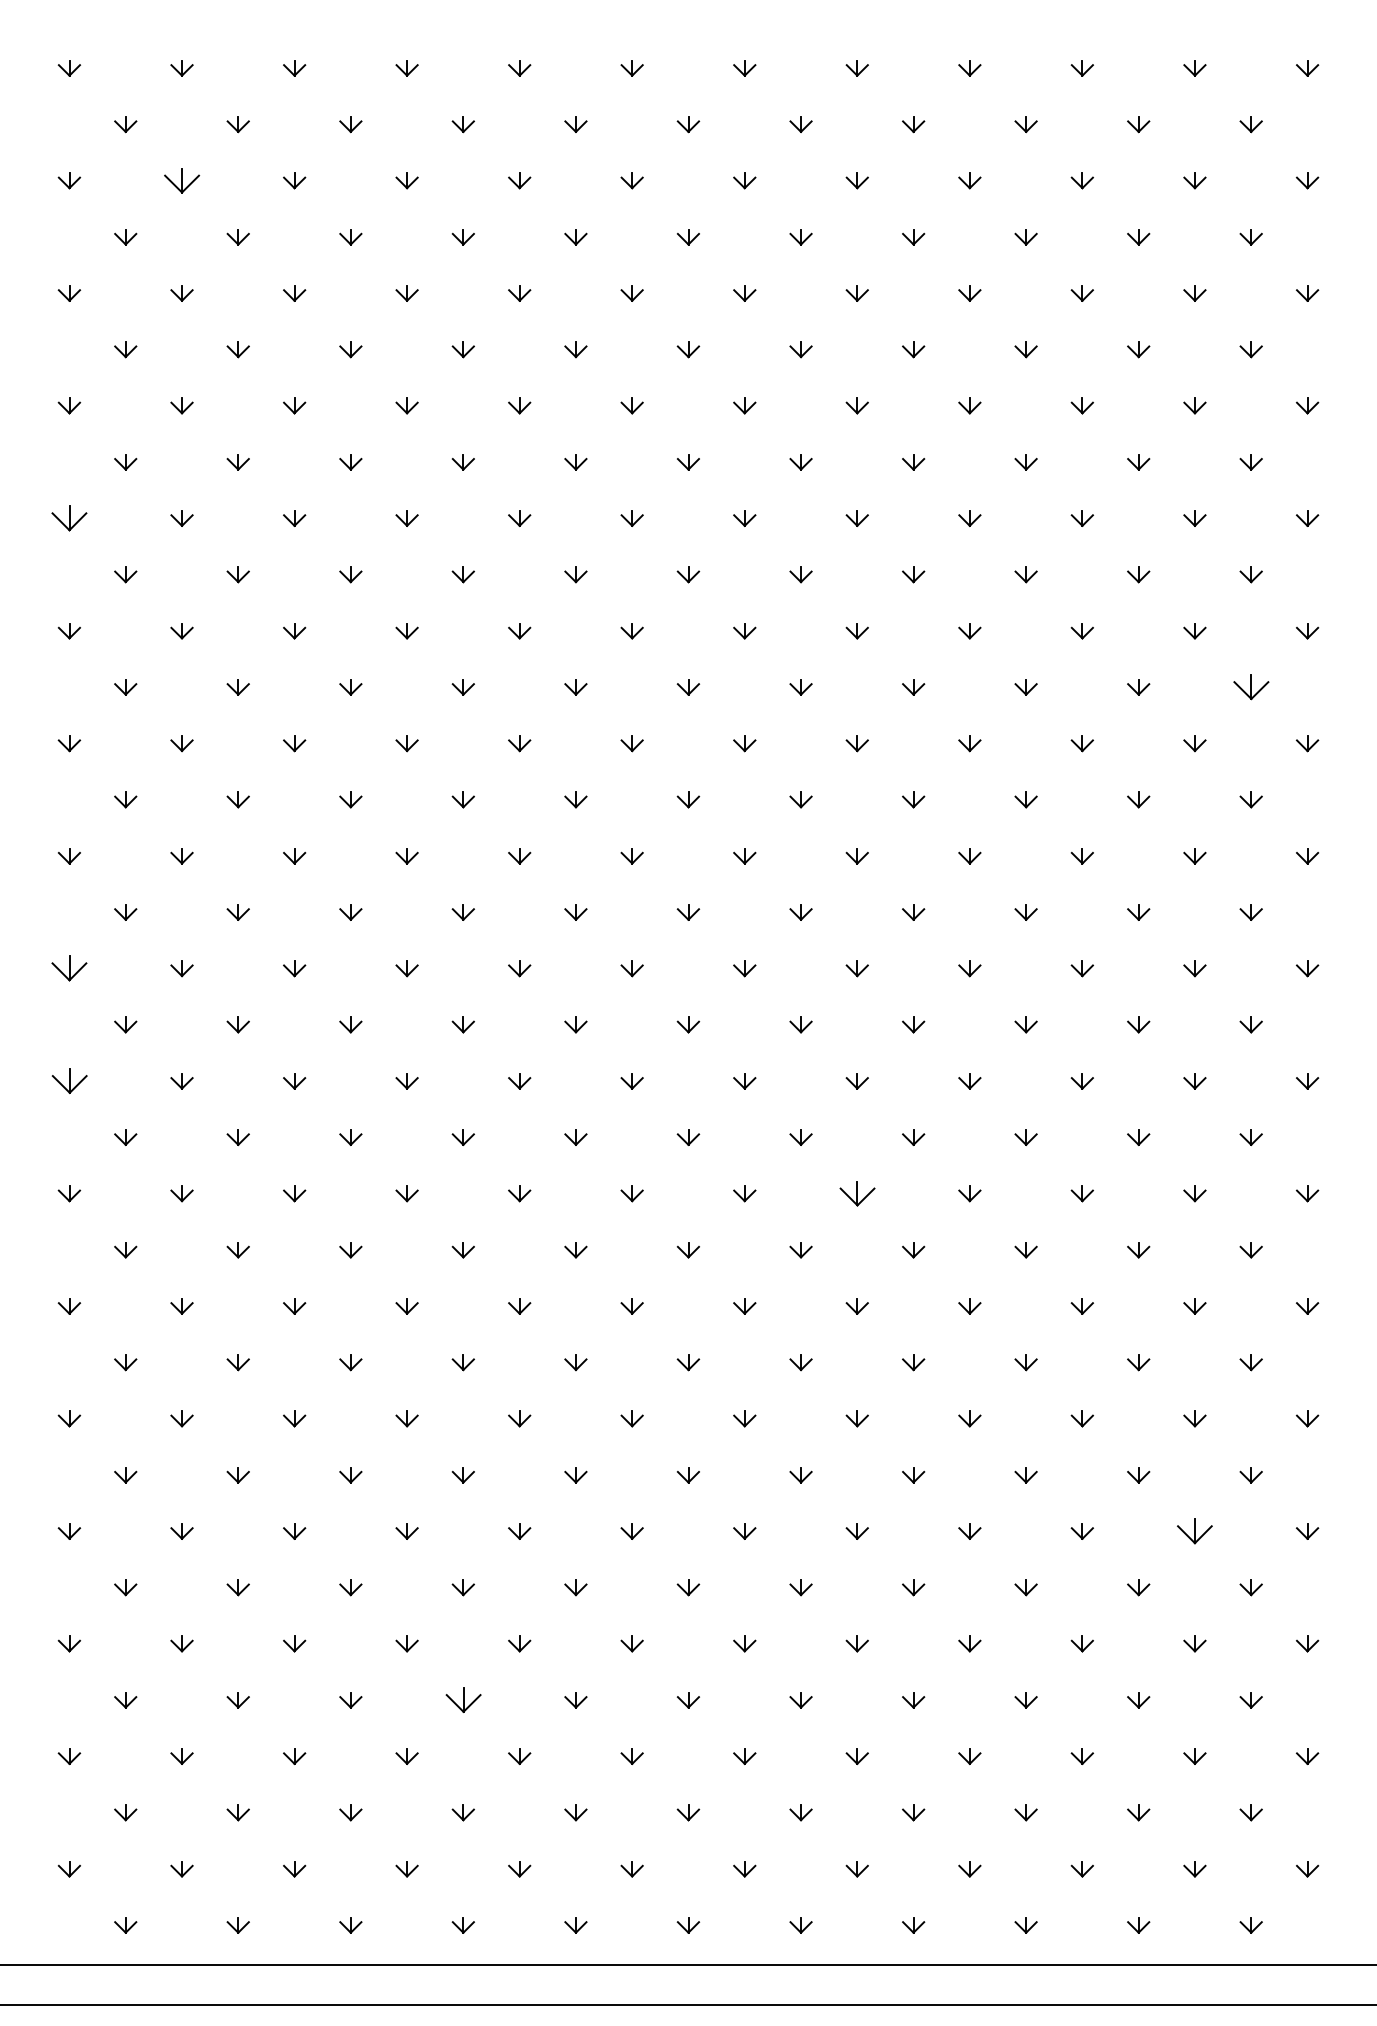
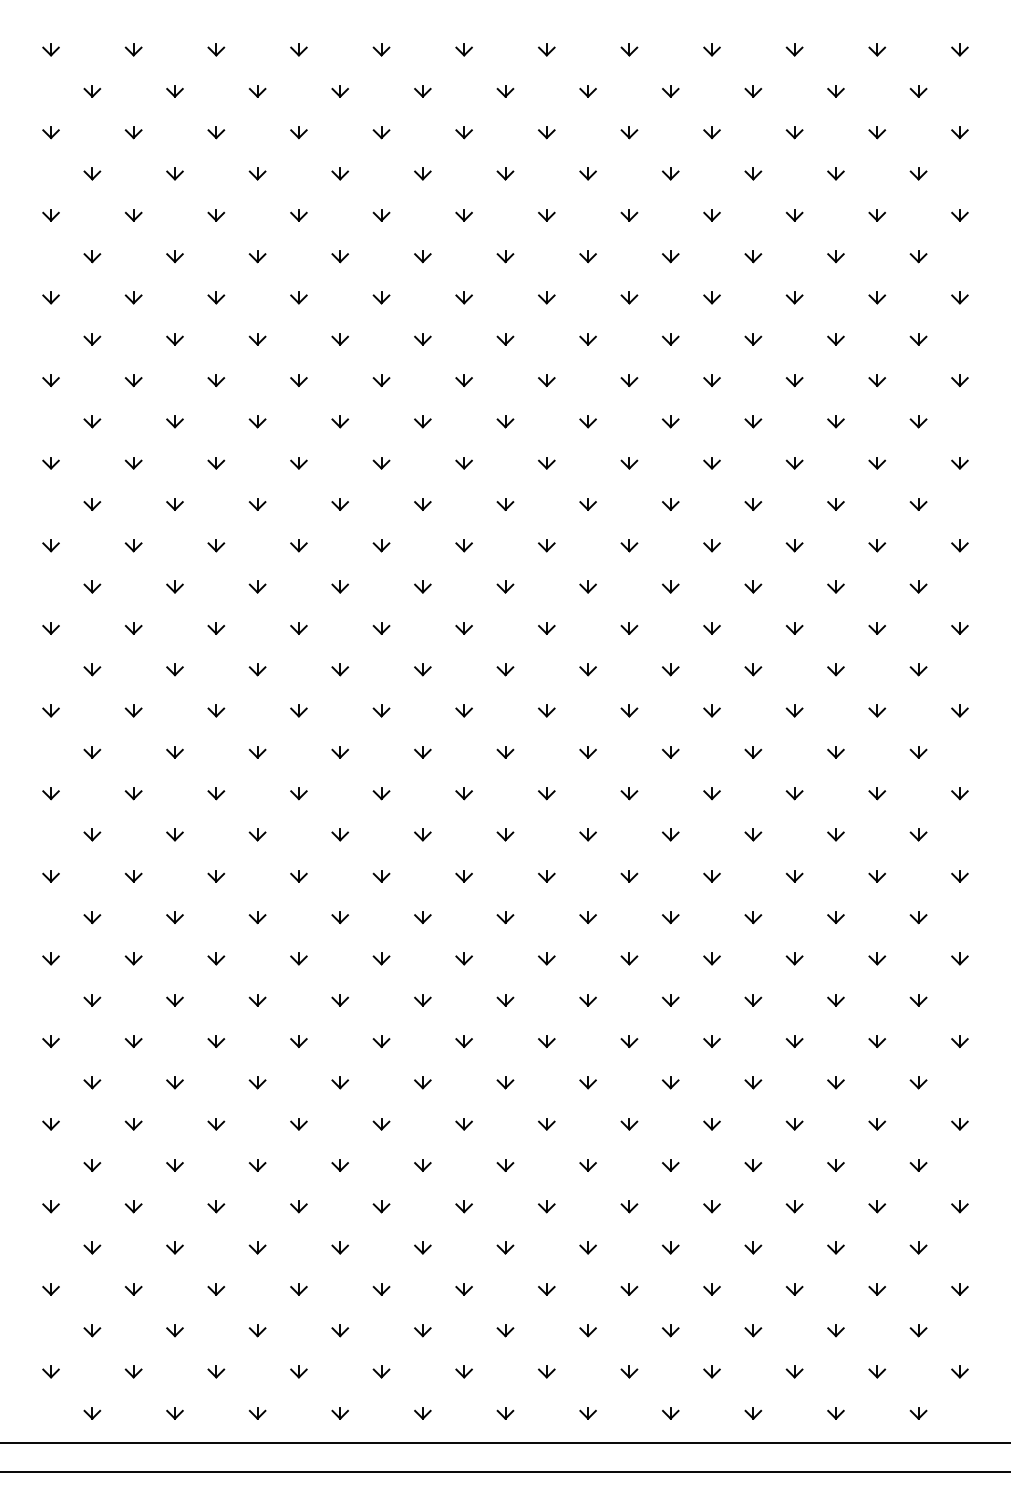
part: (181, 180) -> (133, 132), size x0.62
part: (69, 518) -> (51, 380), size x0.62
part: (1250, 687) -> (918, 504), size x0.62
part: (69, 968) -> (51, 710), size x0.62
part: (68, 1081) -> (50, 793), size x0.62
part: (856, 1193) -> (628, 876), size x0.62
part: (1194, 1531) -> (876, 1124), size x0.62
part: (462, 1700) -> (339, 1248), size x0.62

